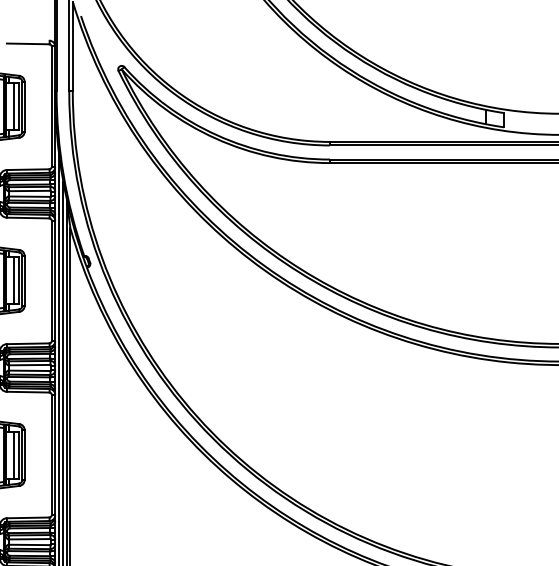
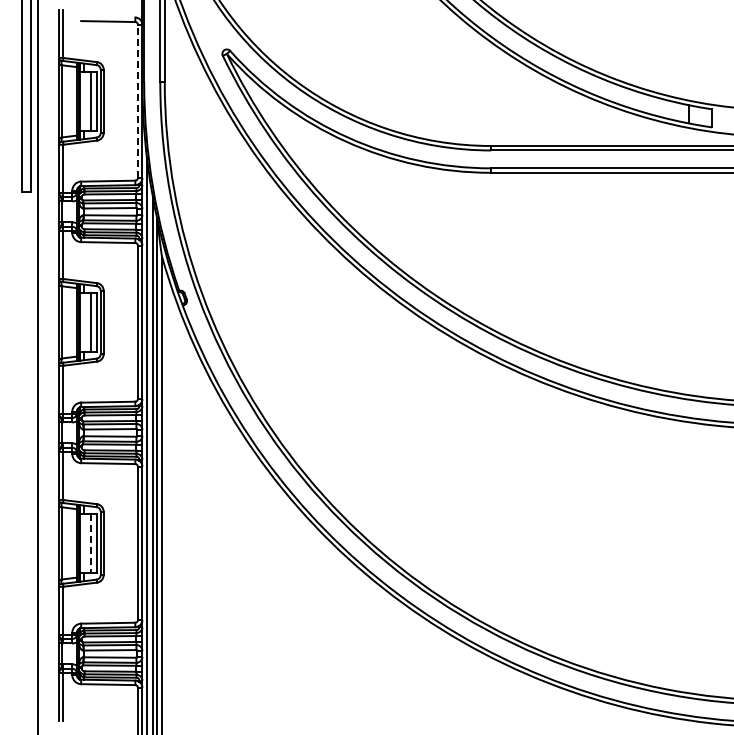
line: (51, 106) -> (137, 101), solid -> dashed
line: (14, 455) -> (90, 543), solid -> dashed

